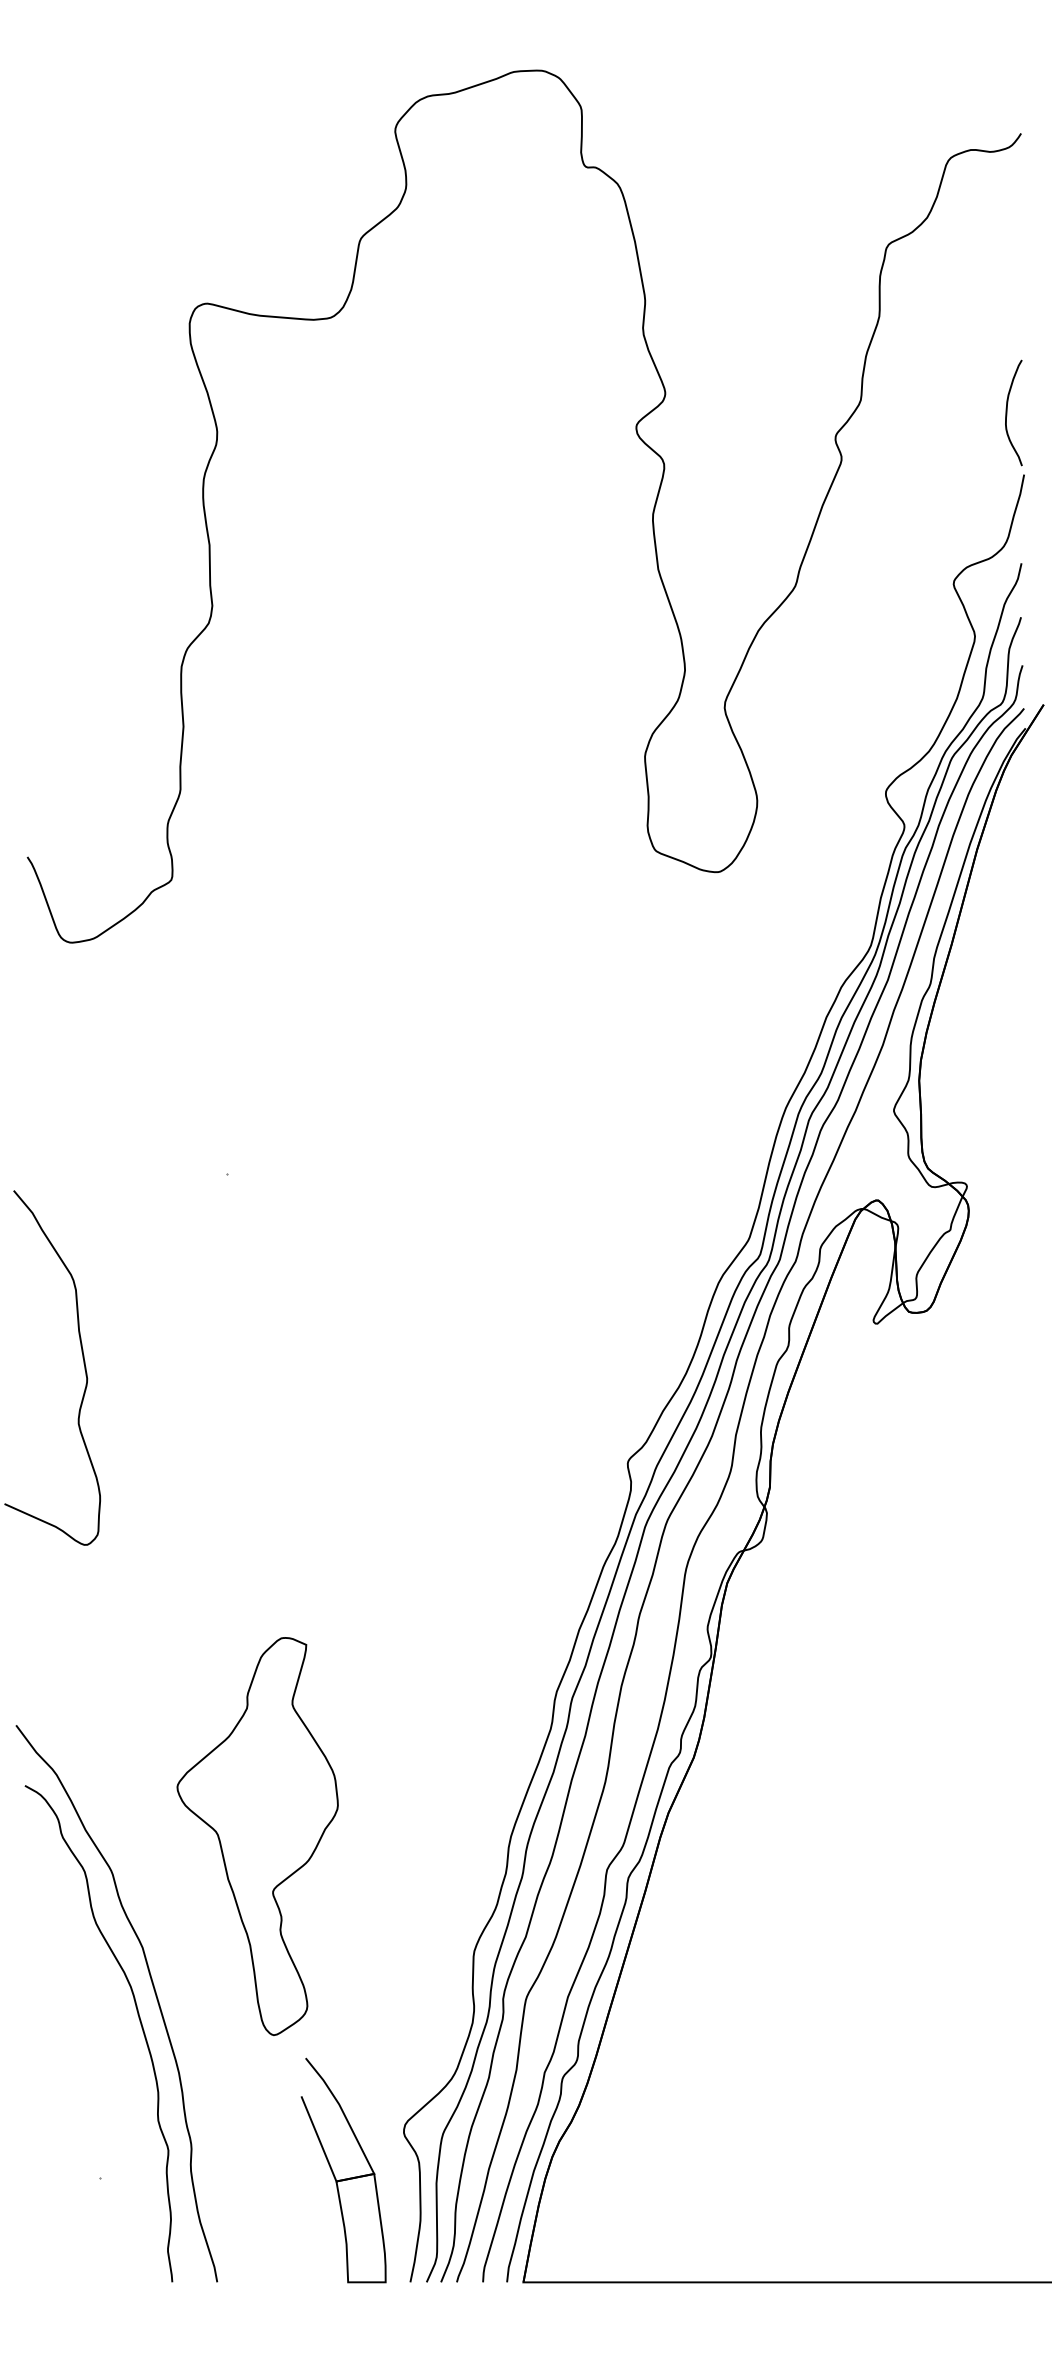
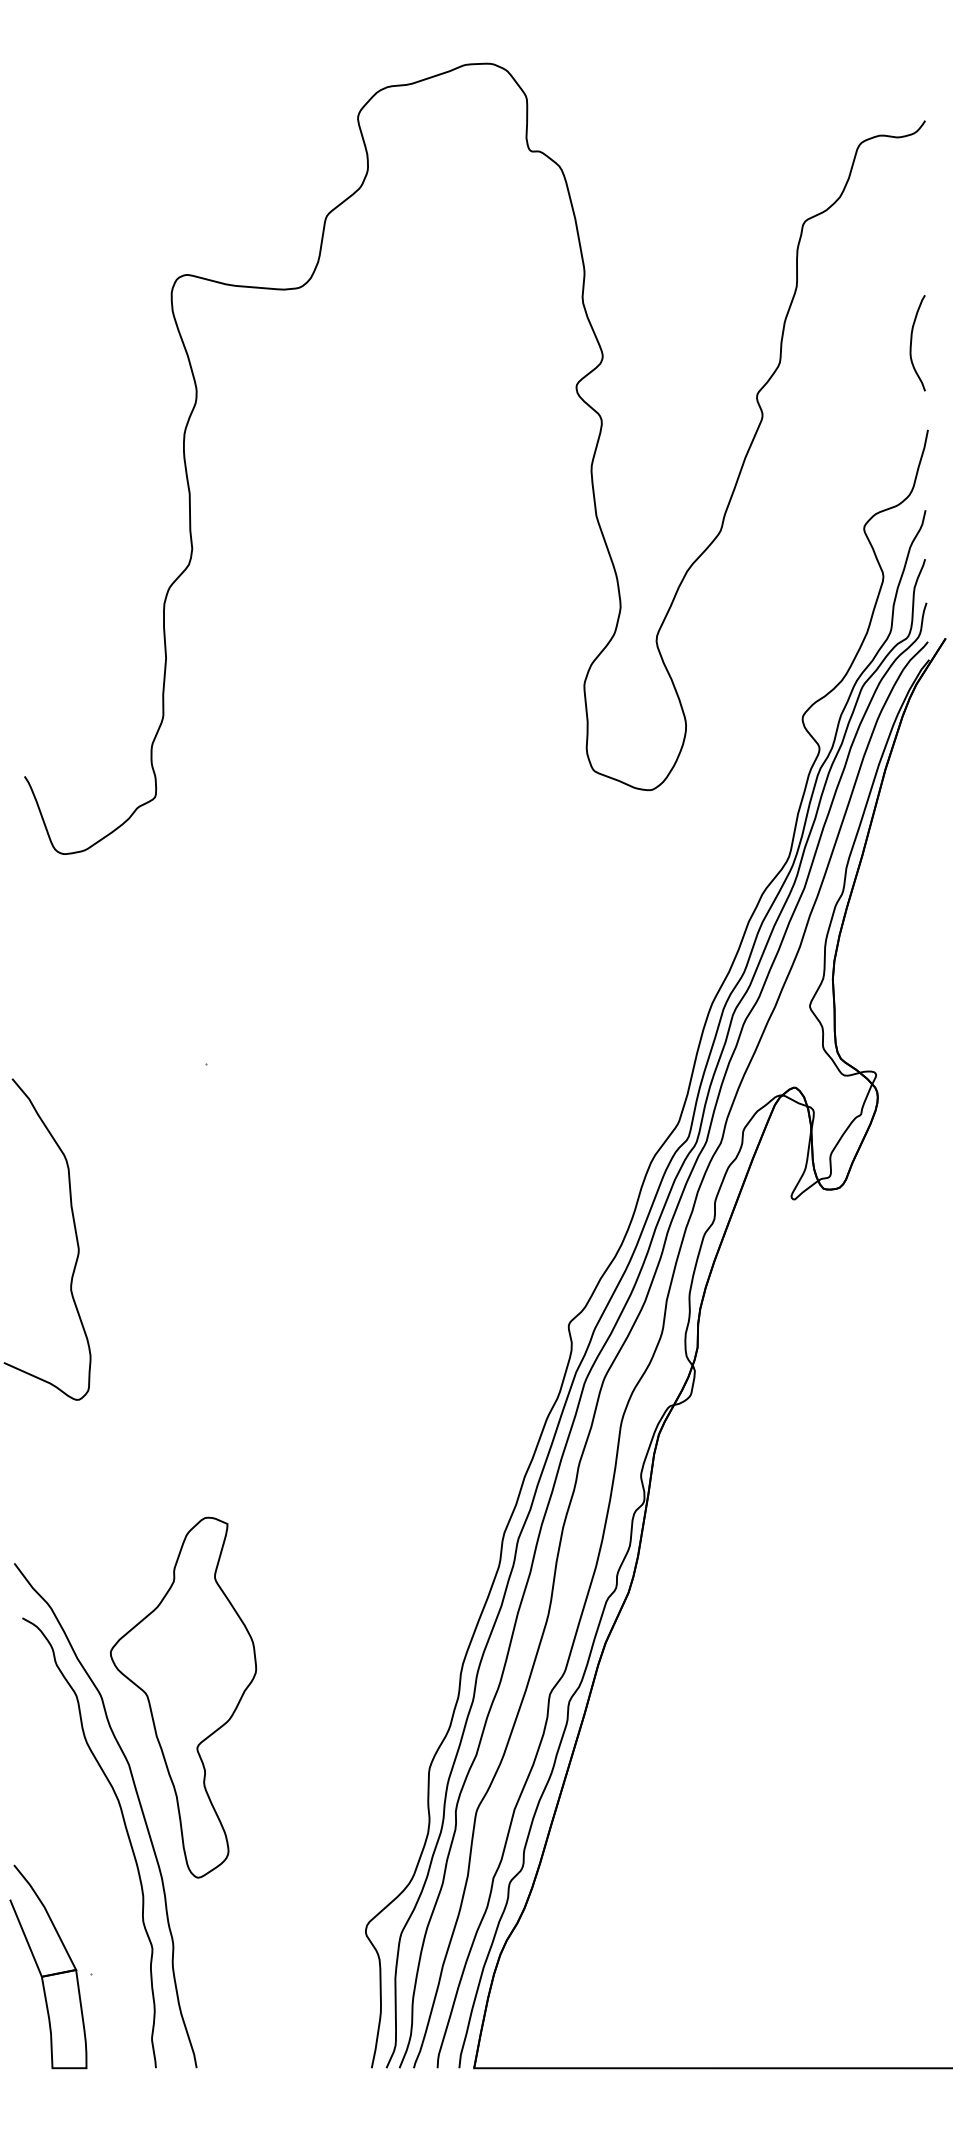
curve: (1007, 412) -> (911, 342), moved
part: (257, 1836) -> (183, 1697), moved
part: (344, 2178) -> (49, 1974), moved

